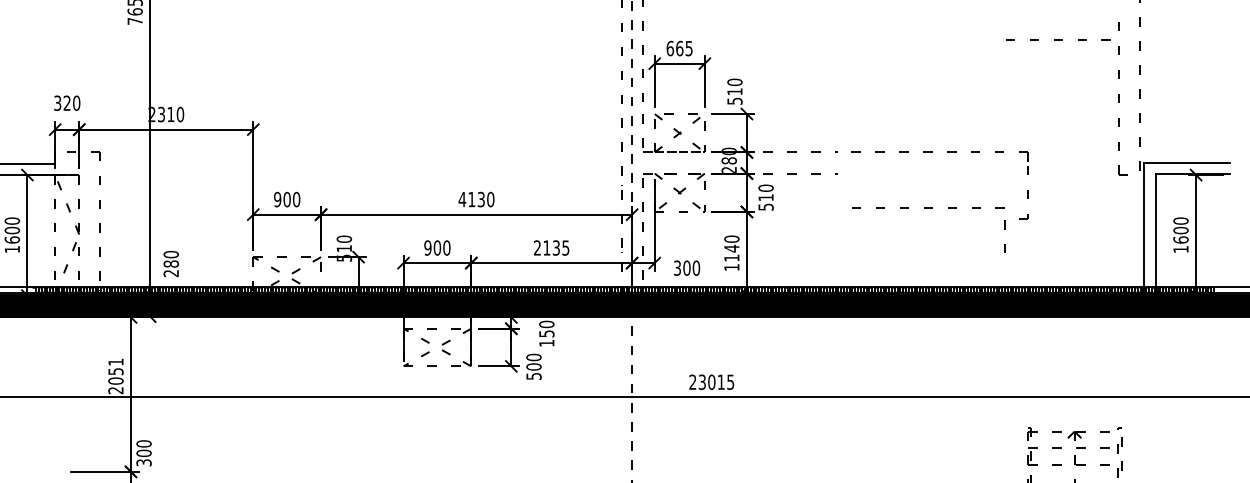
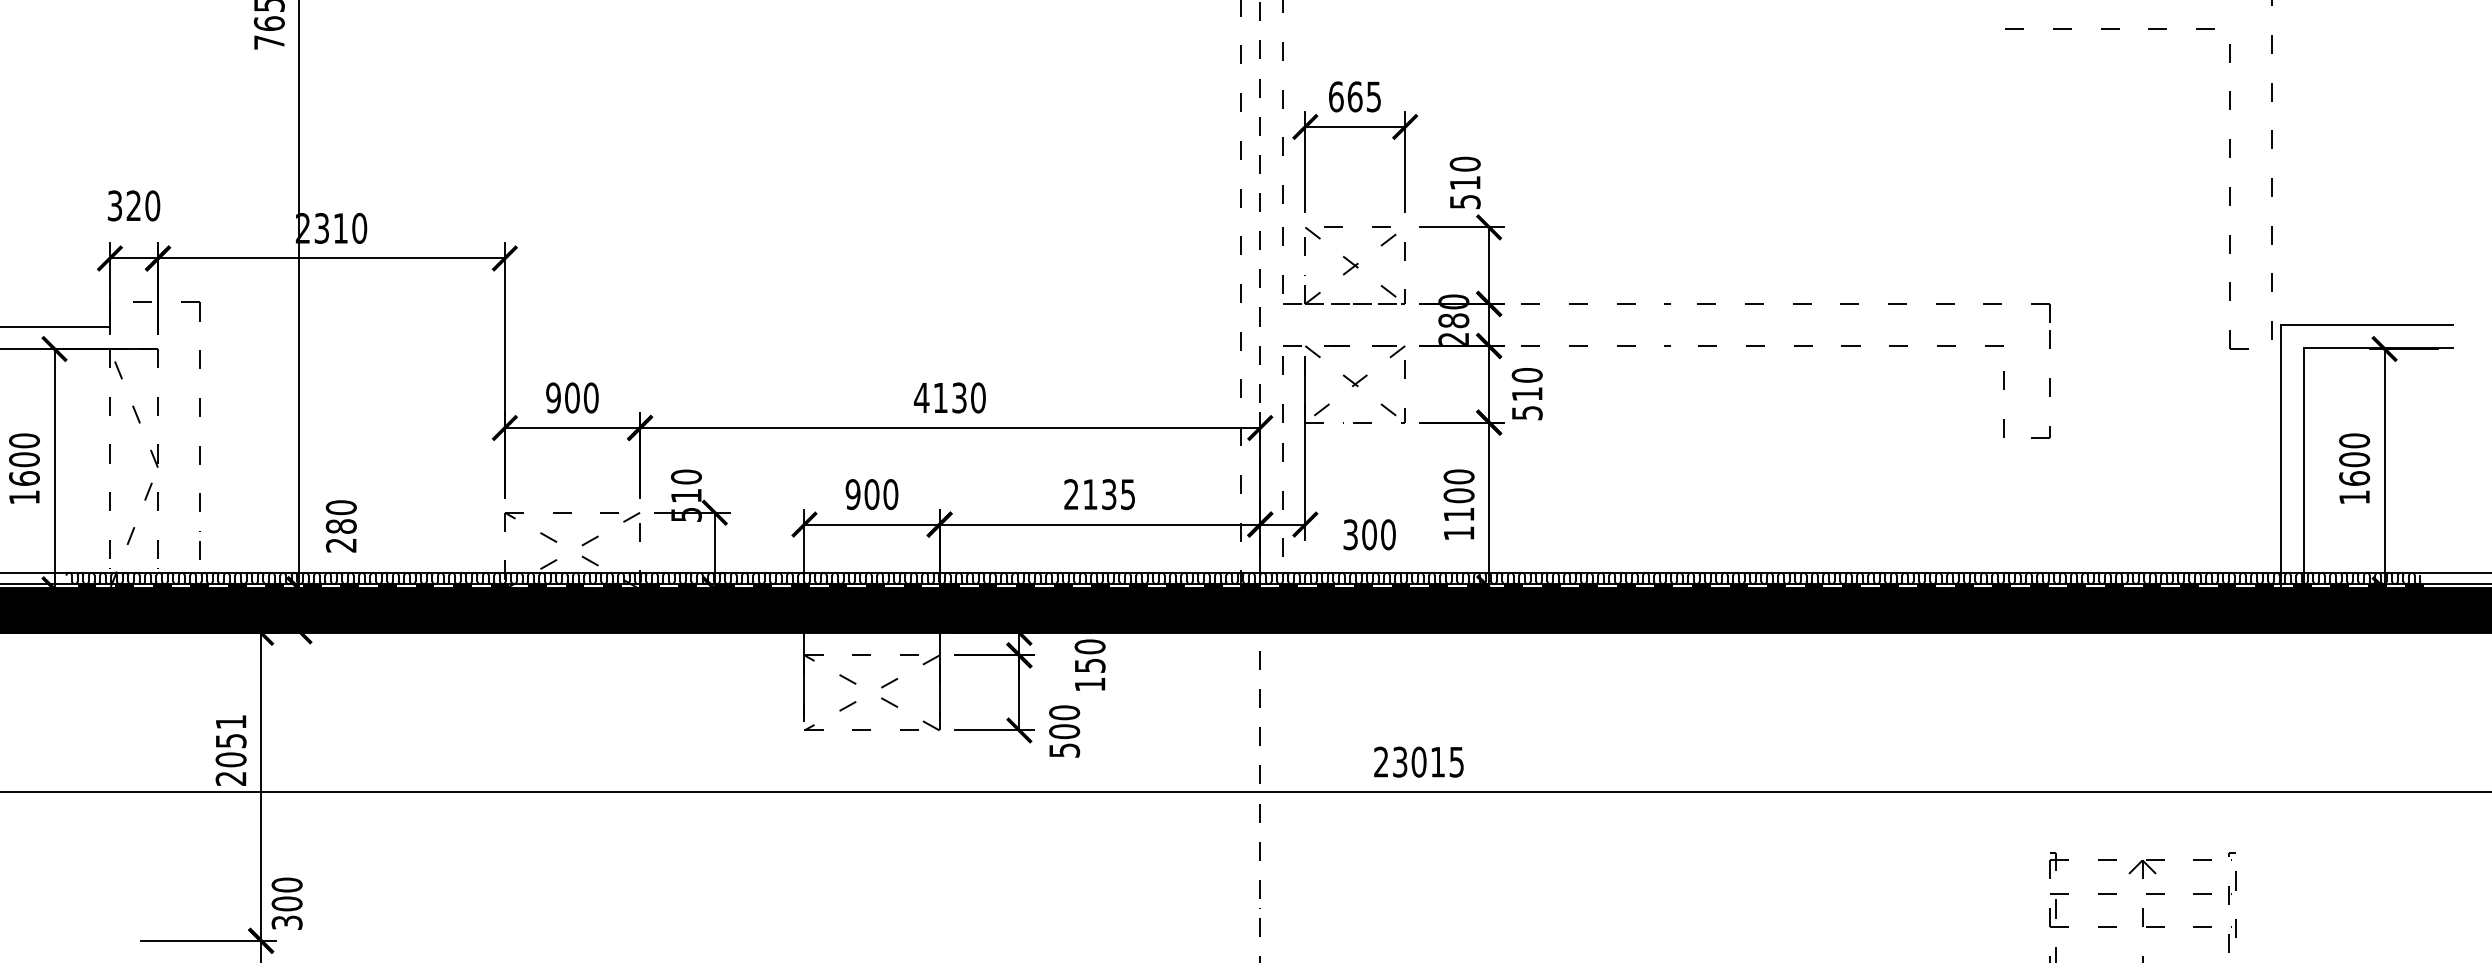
line: (1058, 39) -> (2110, 28), moved
part: (928, 208) -> (1851, 347), moved
text: (731, 248) -> (1458, 495), 1140 -> 1100

